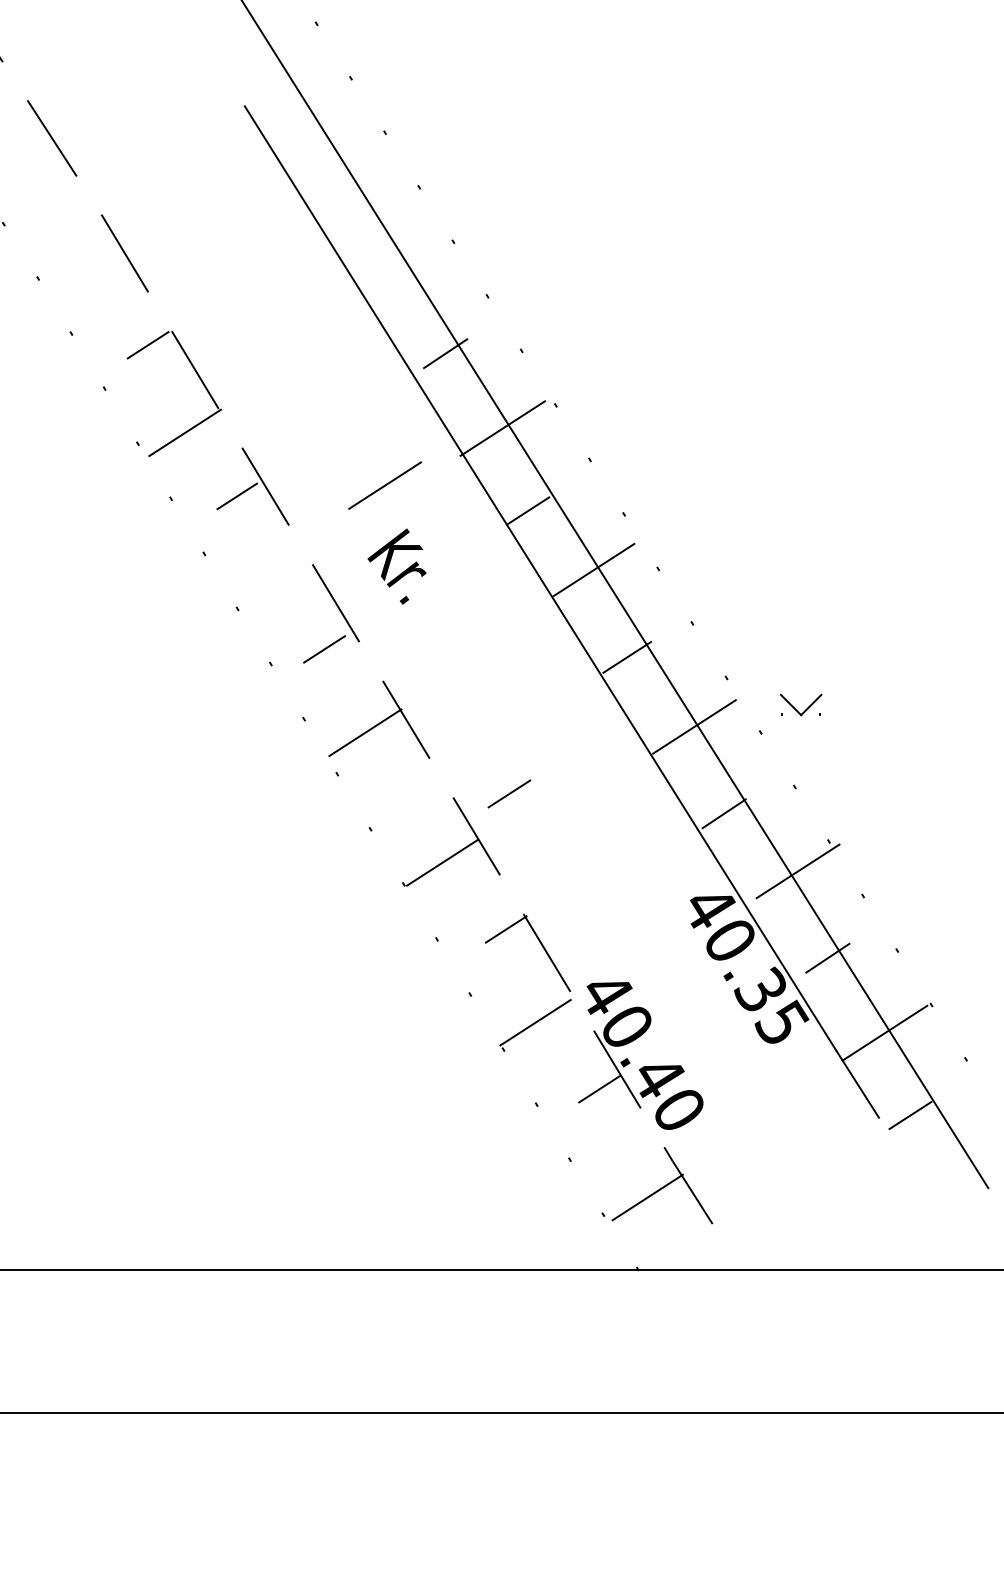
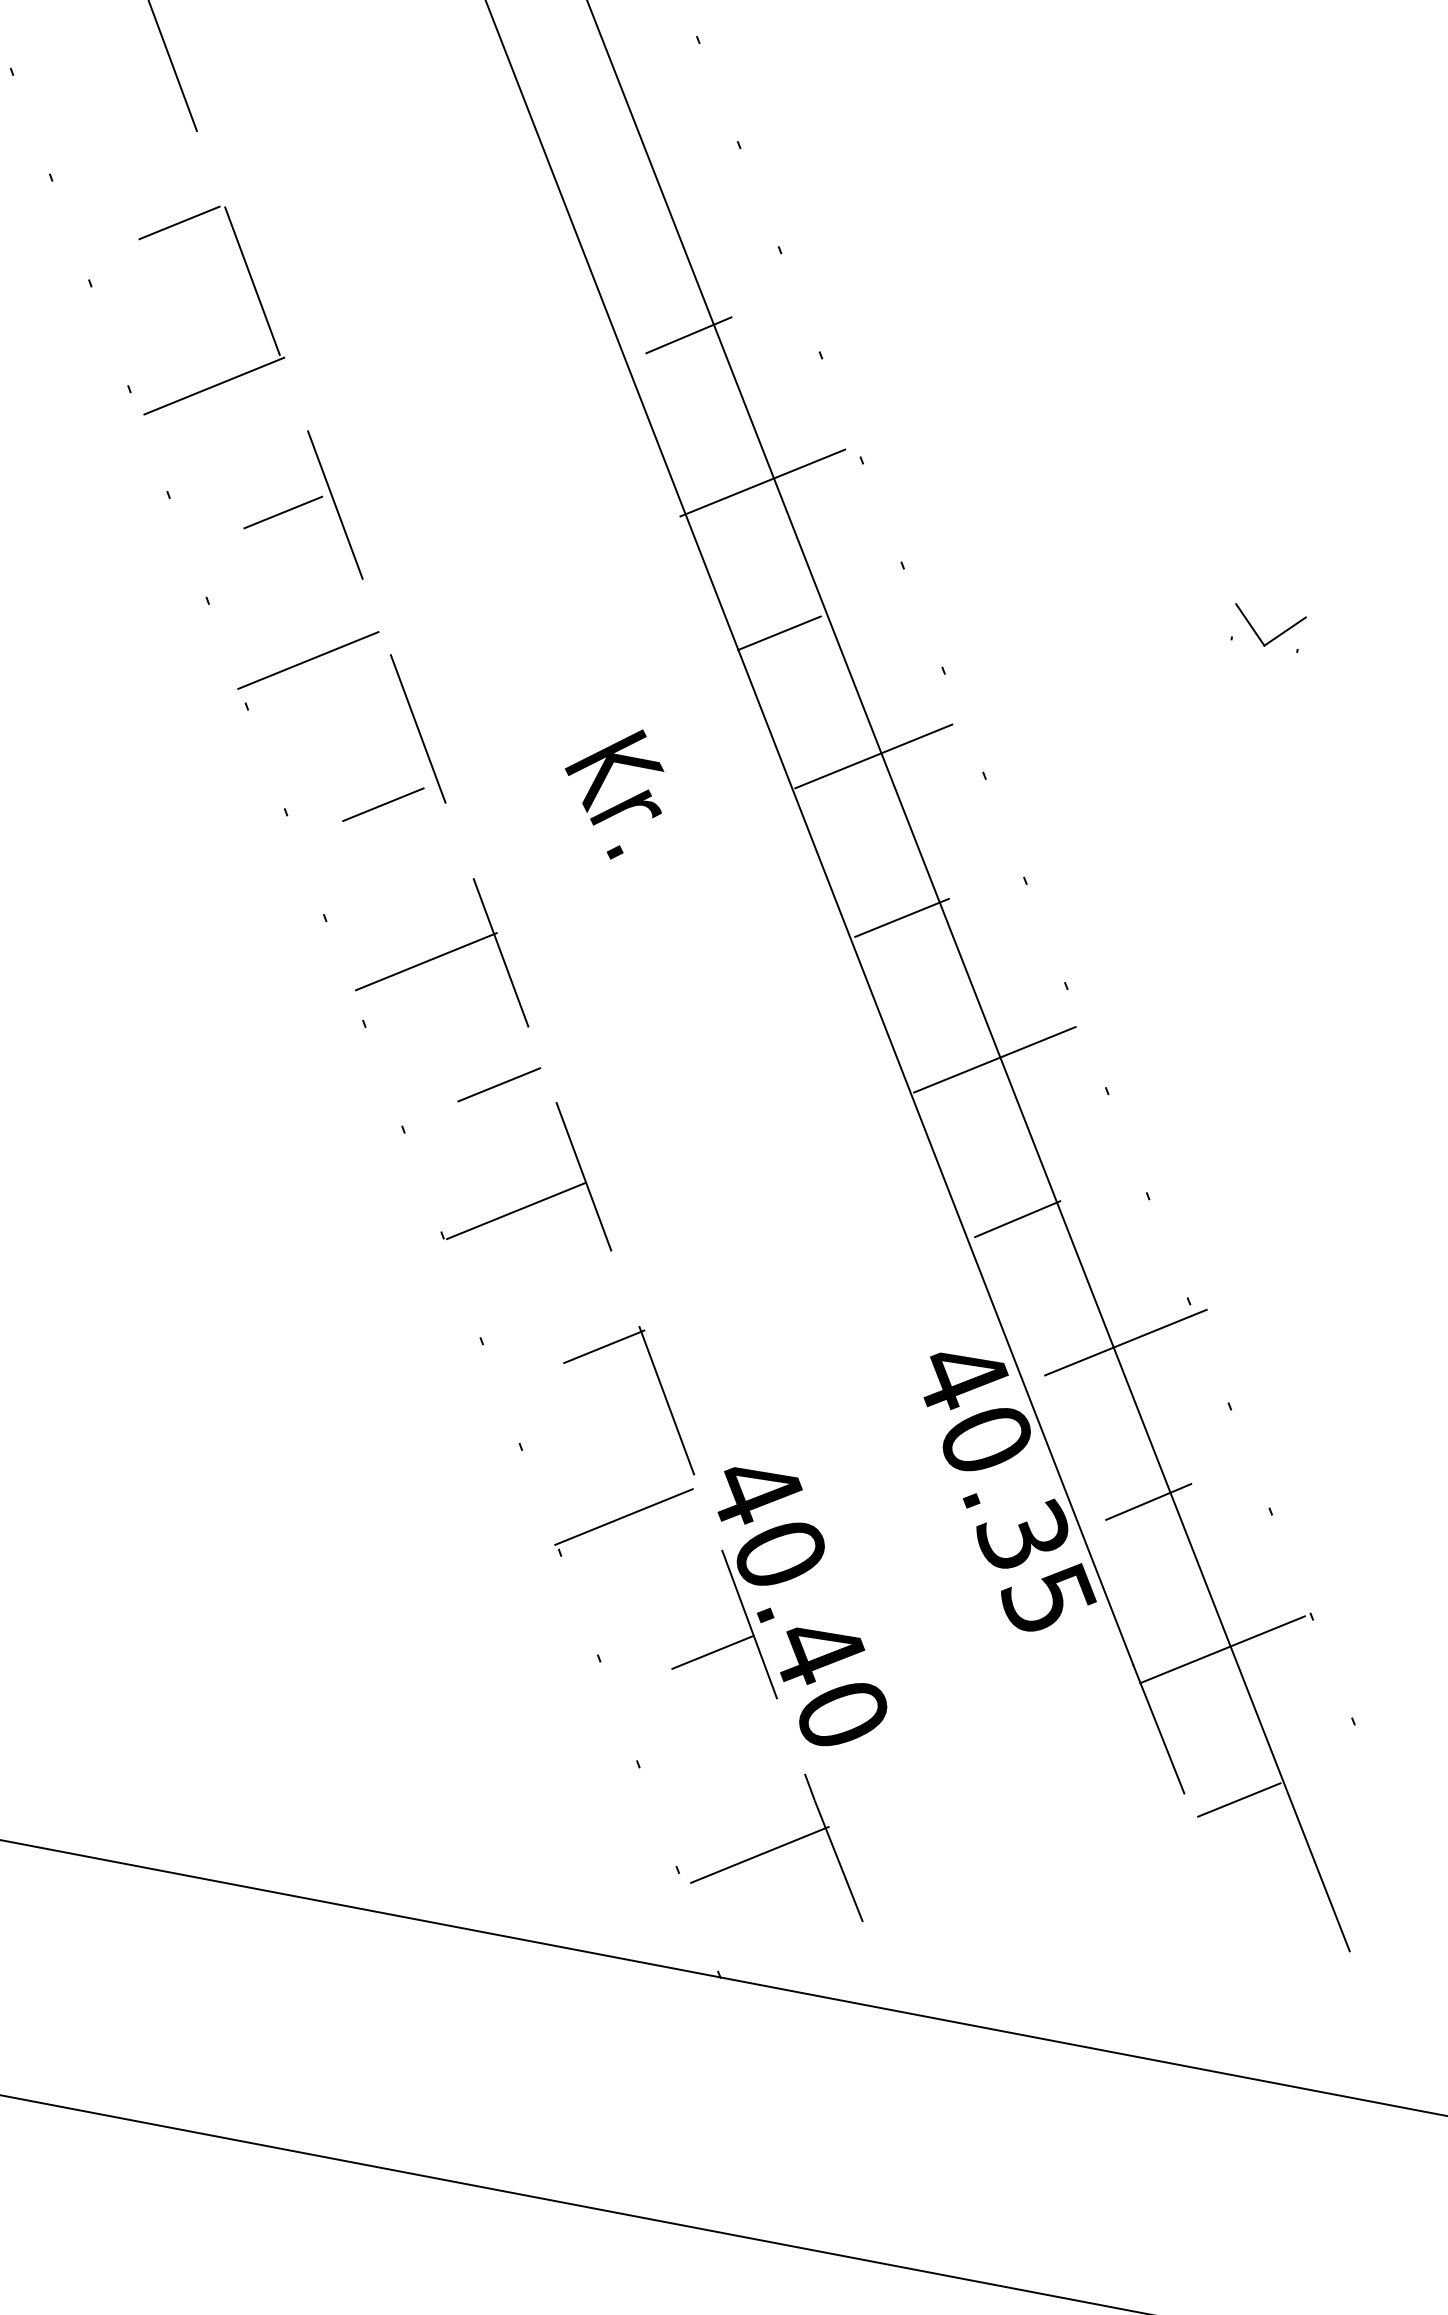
line: (385, 485) -> (309, 660), moved
text: (396, 566) -> (612, 791), moved
part: (795, 708) -> (1256, 632), moved
line: (509, 793) -> (499, 1084), moved

